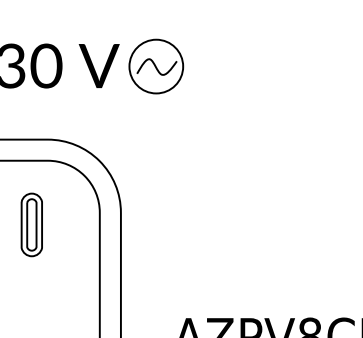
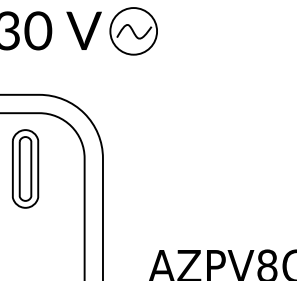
part: (31, 224) -> (25, 168), size x1.43

